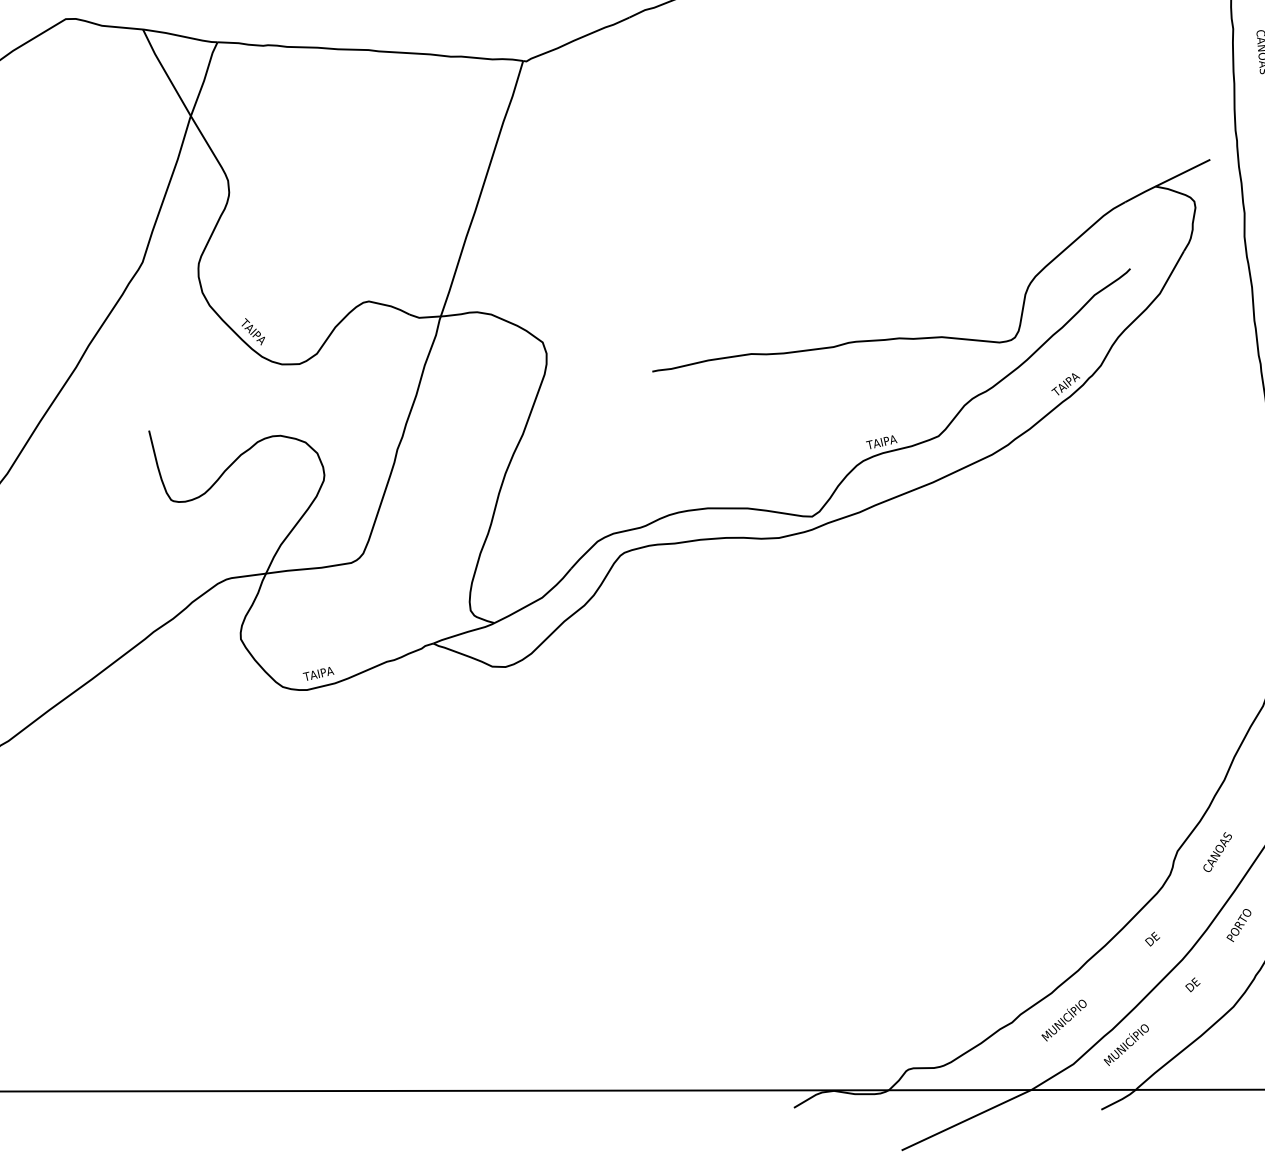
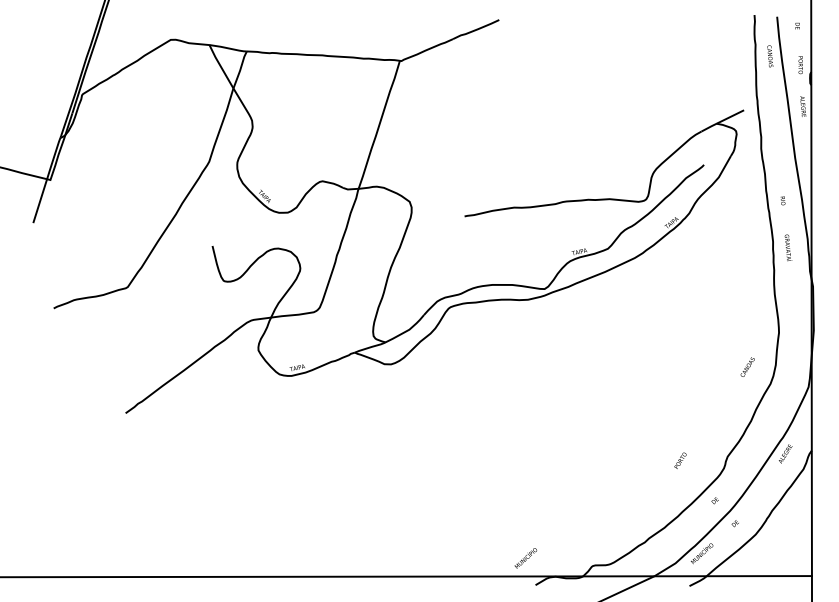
text: (1217, 850) -> (747, 366), moved
text: (1239, 924) -> (680, 460), moved
text: (1063, 1020) -> (525, 558), moved

